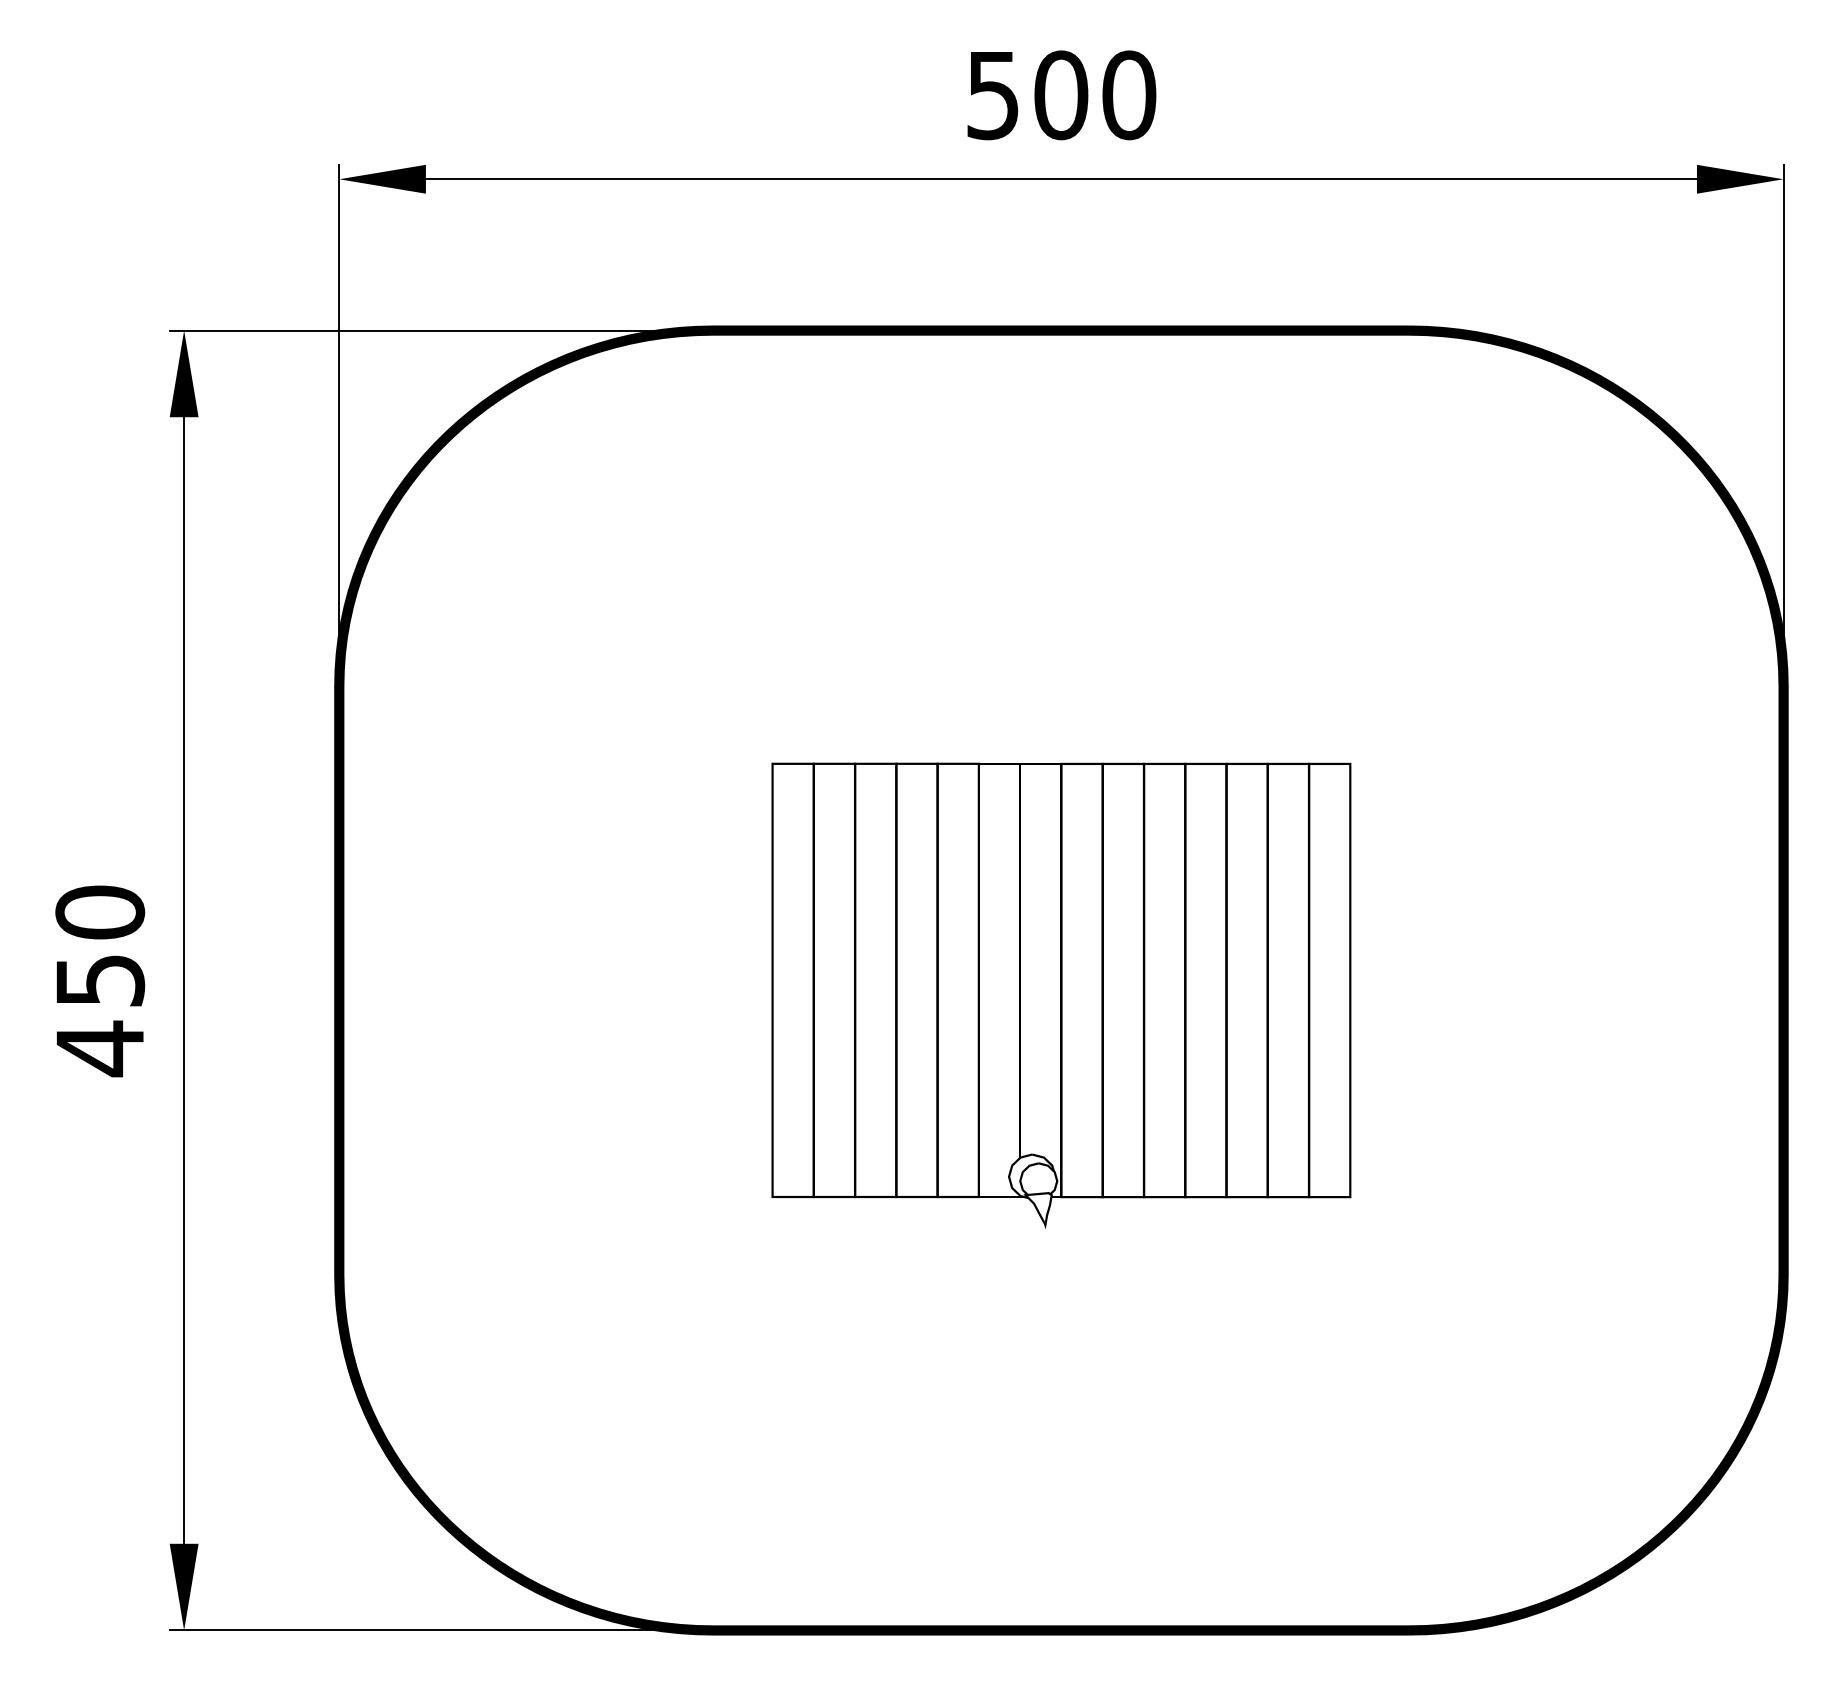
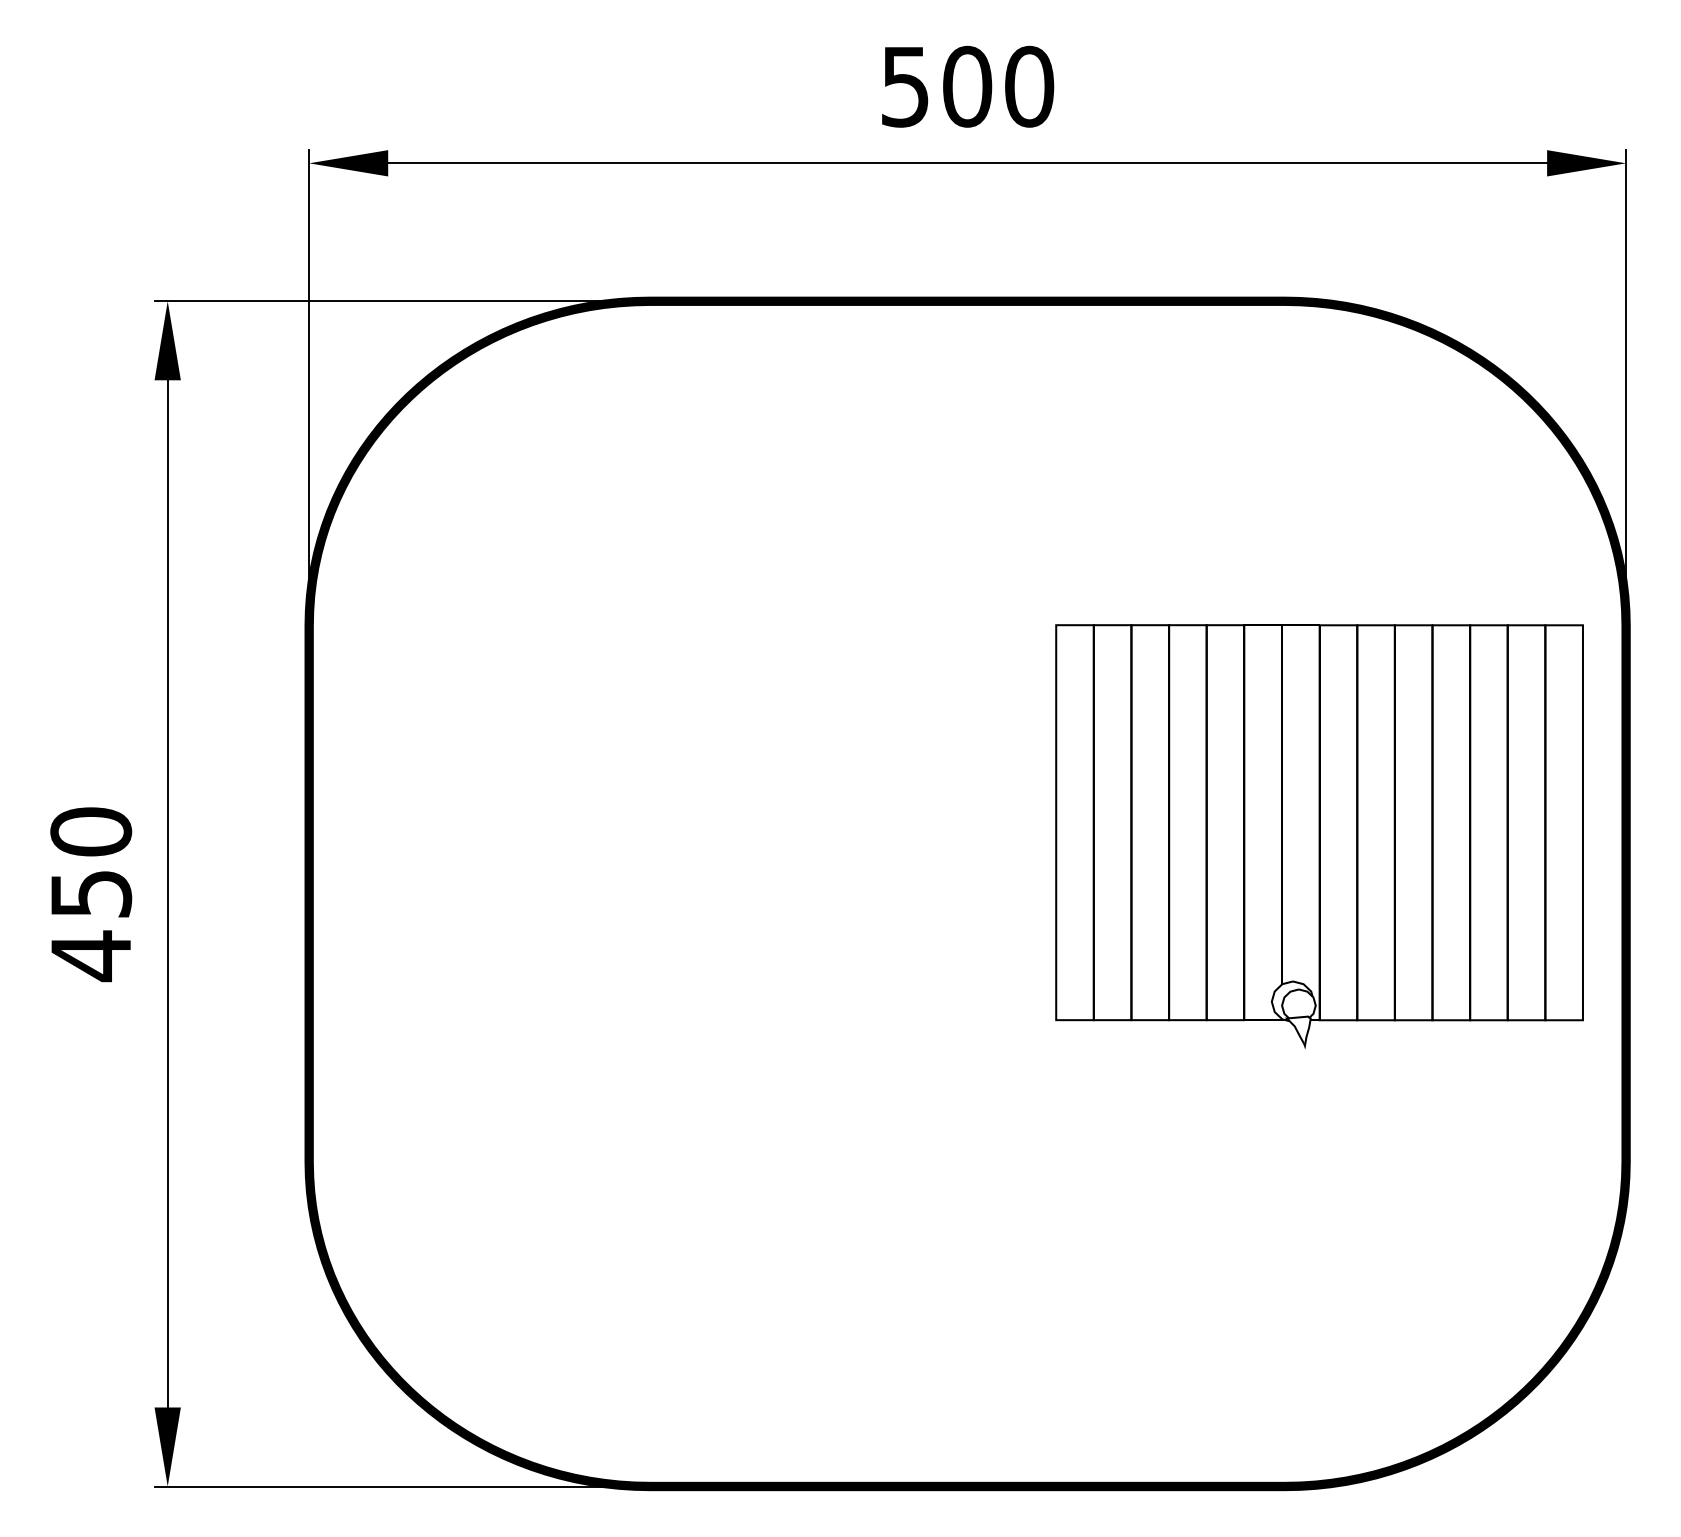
part: (1061, 995) -> (1319, 836), moved

